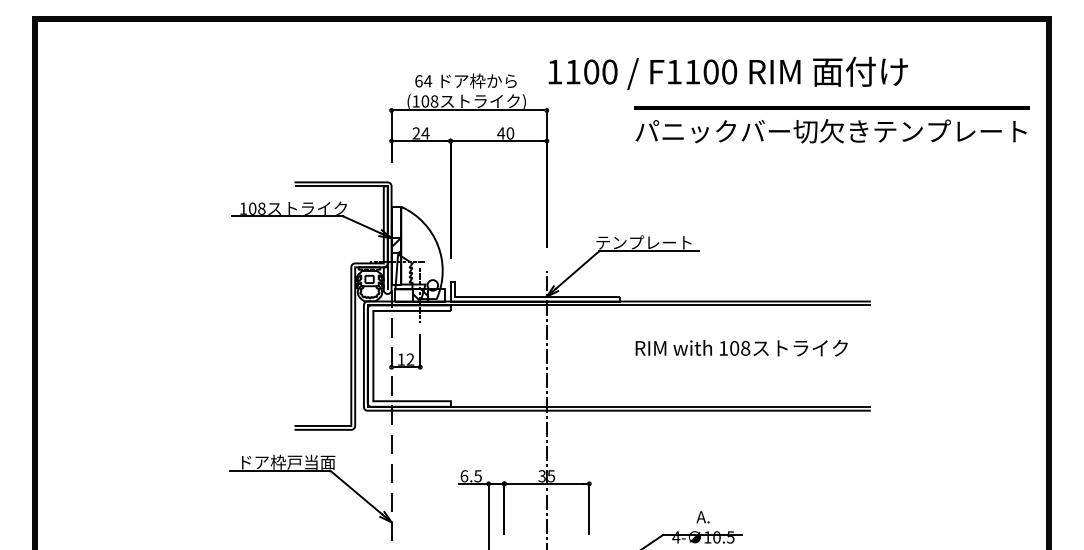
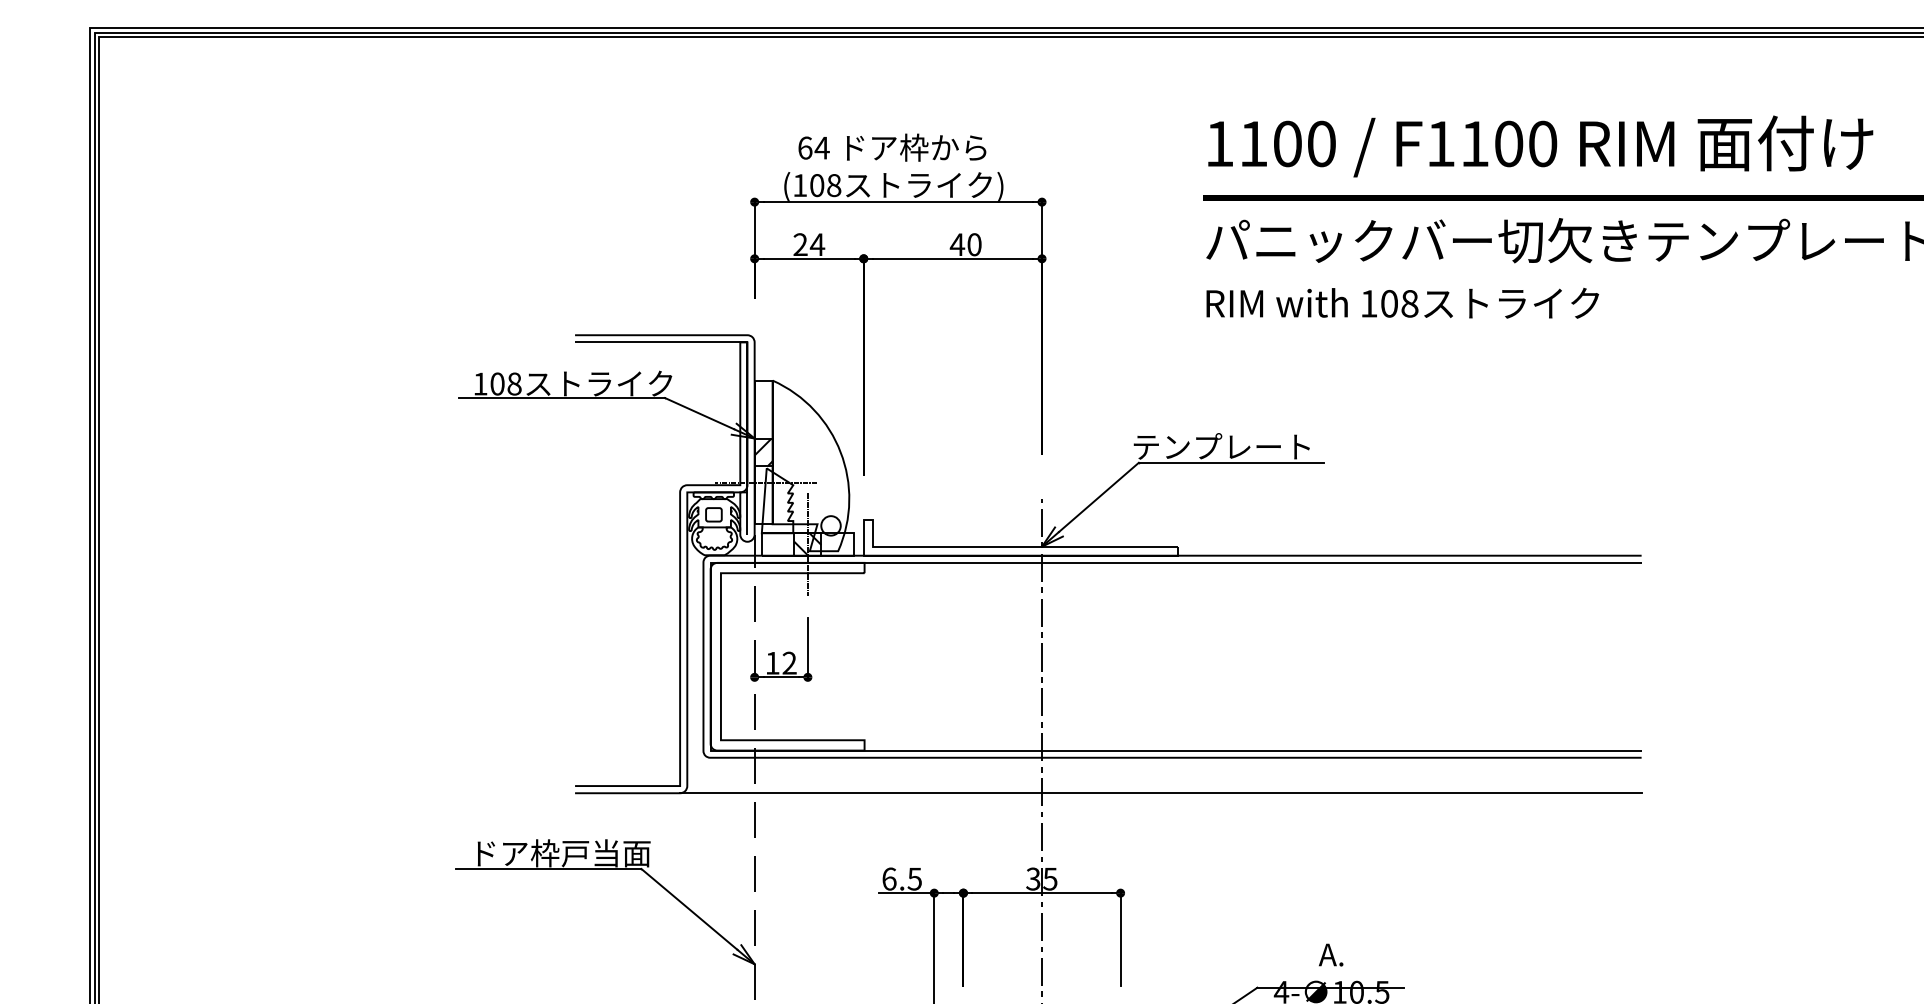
text: (727, 73) -> (1539, 146), moved
text: (741, 347) -> (1402, 302), moved
line: (610, 429) -> (1159, 792), added

